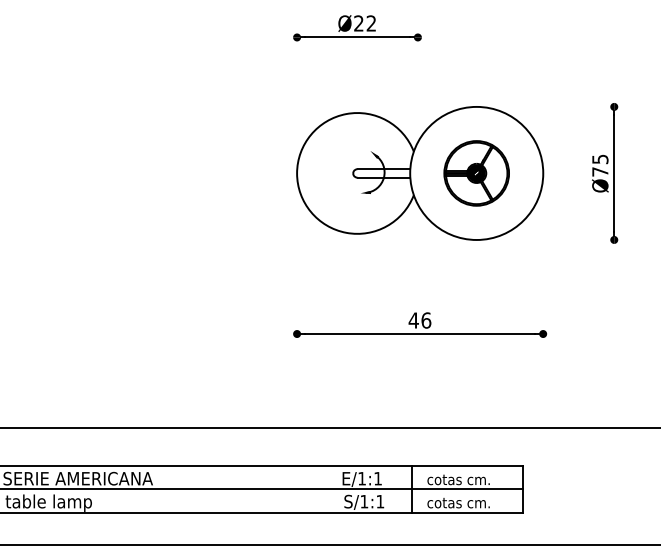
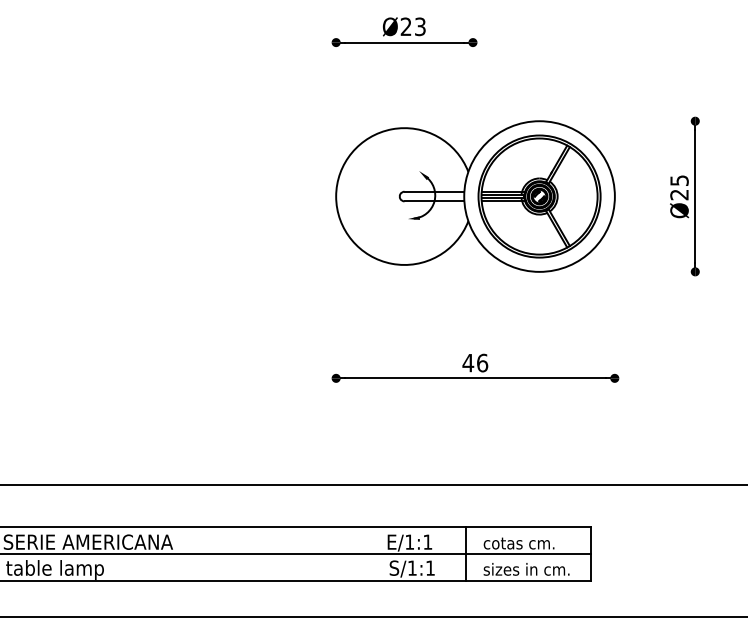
text: (371, 23) -> (420, 26), Ø22 -> Ø23
text: (600, 171) -> (679, 194), Ø75 -> Ø25
part: (476, 173) -> (539, 196), size x1.67
text: (465, 502) -> (526, 569), cotas cm. -> sizes in cm.

